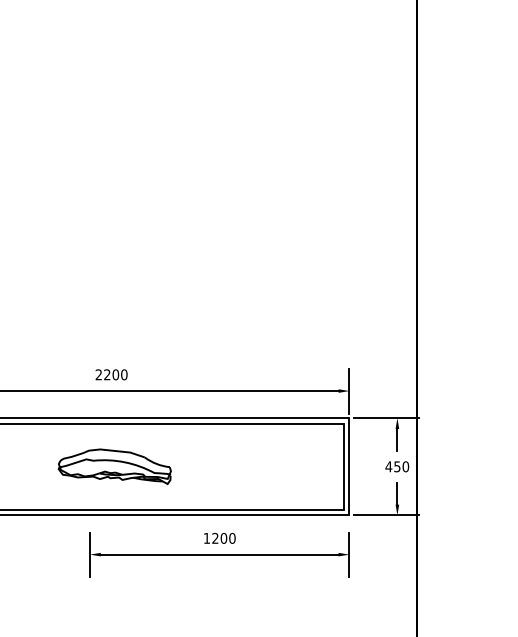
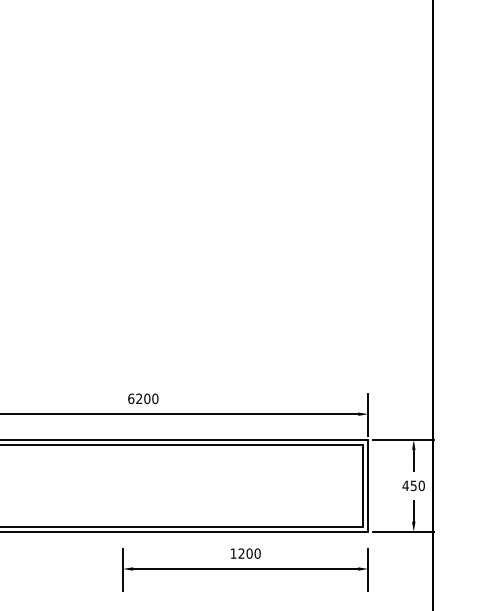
text: (99, 374) -> (131, 398), 2200 -> 6200
part: (114, 466) -> (146, 485), removed

